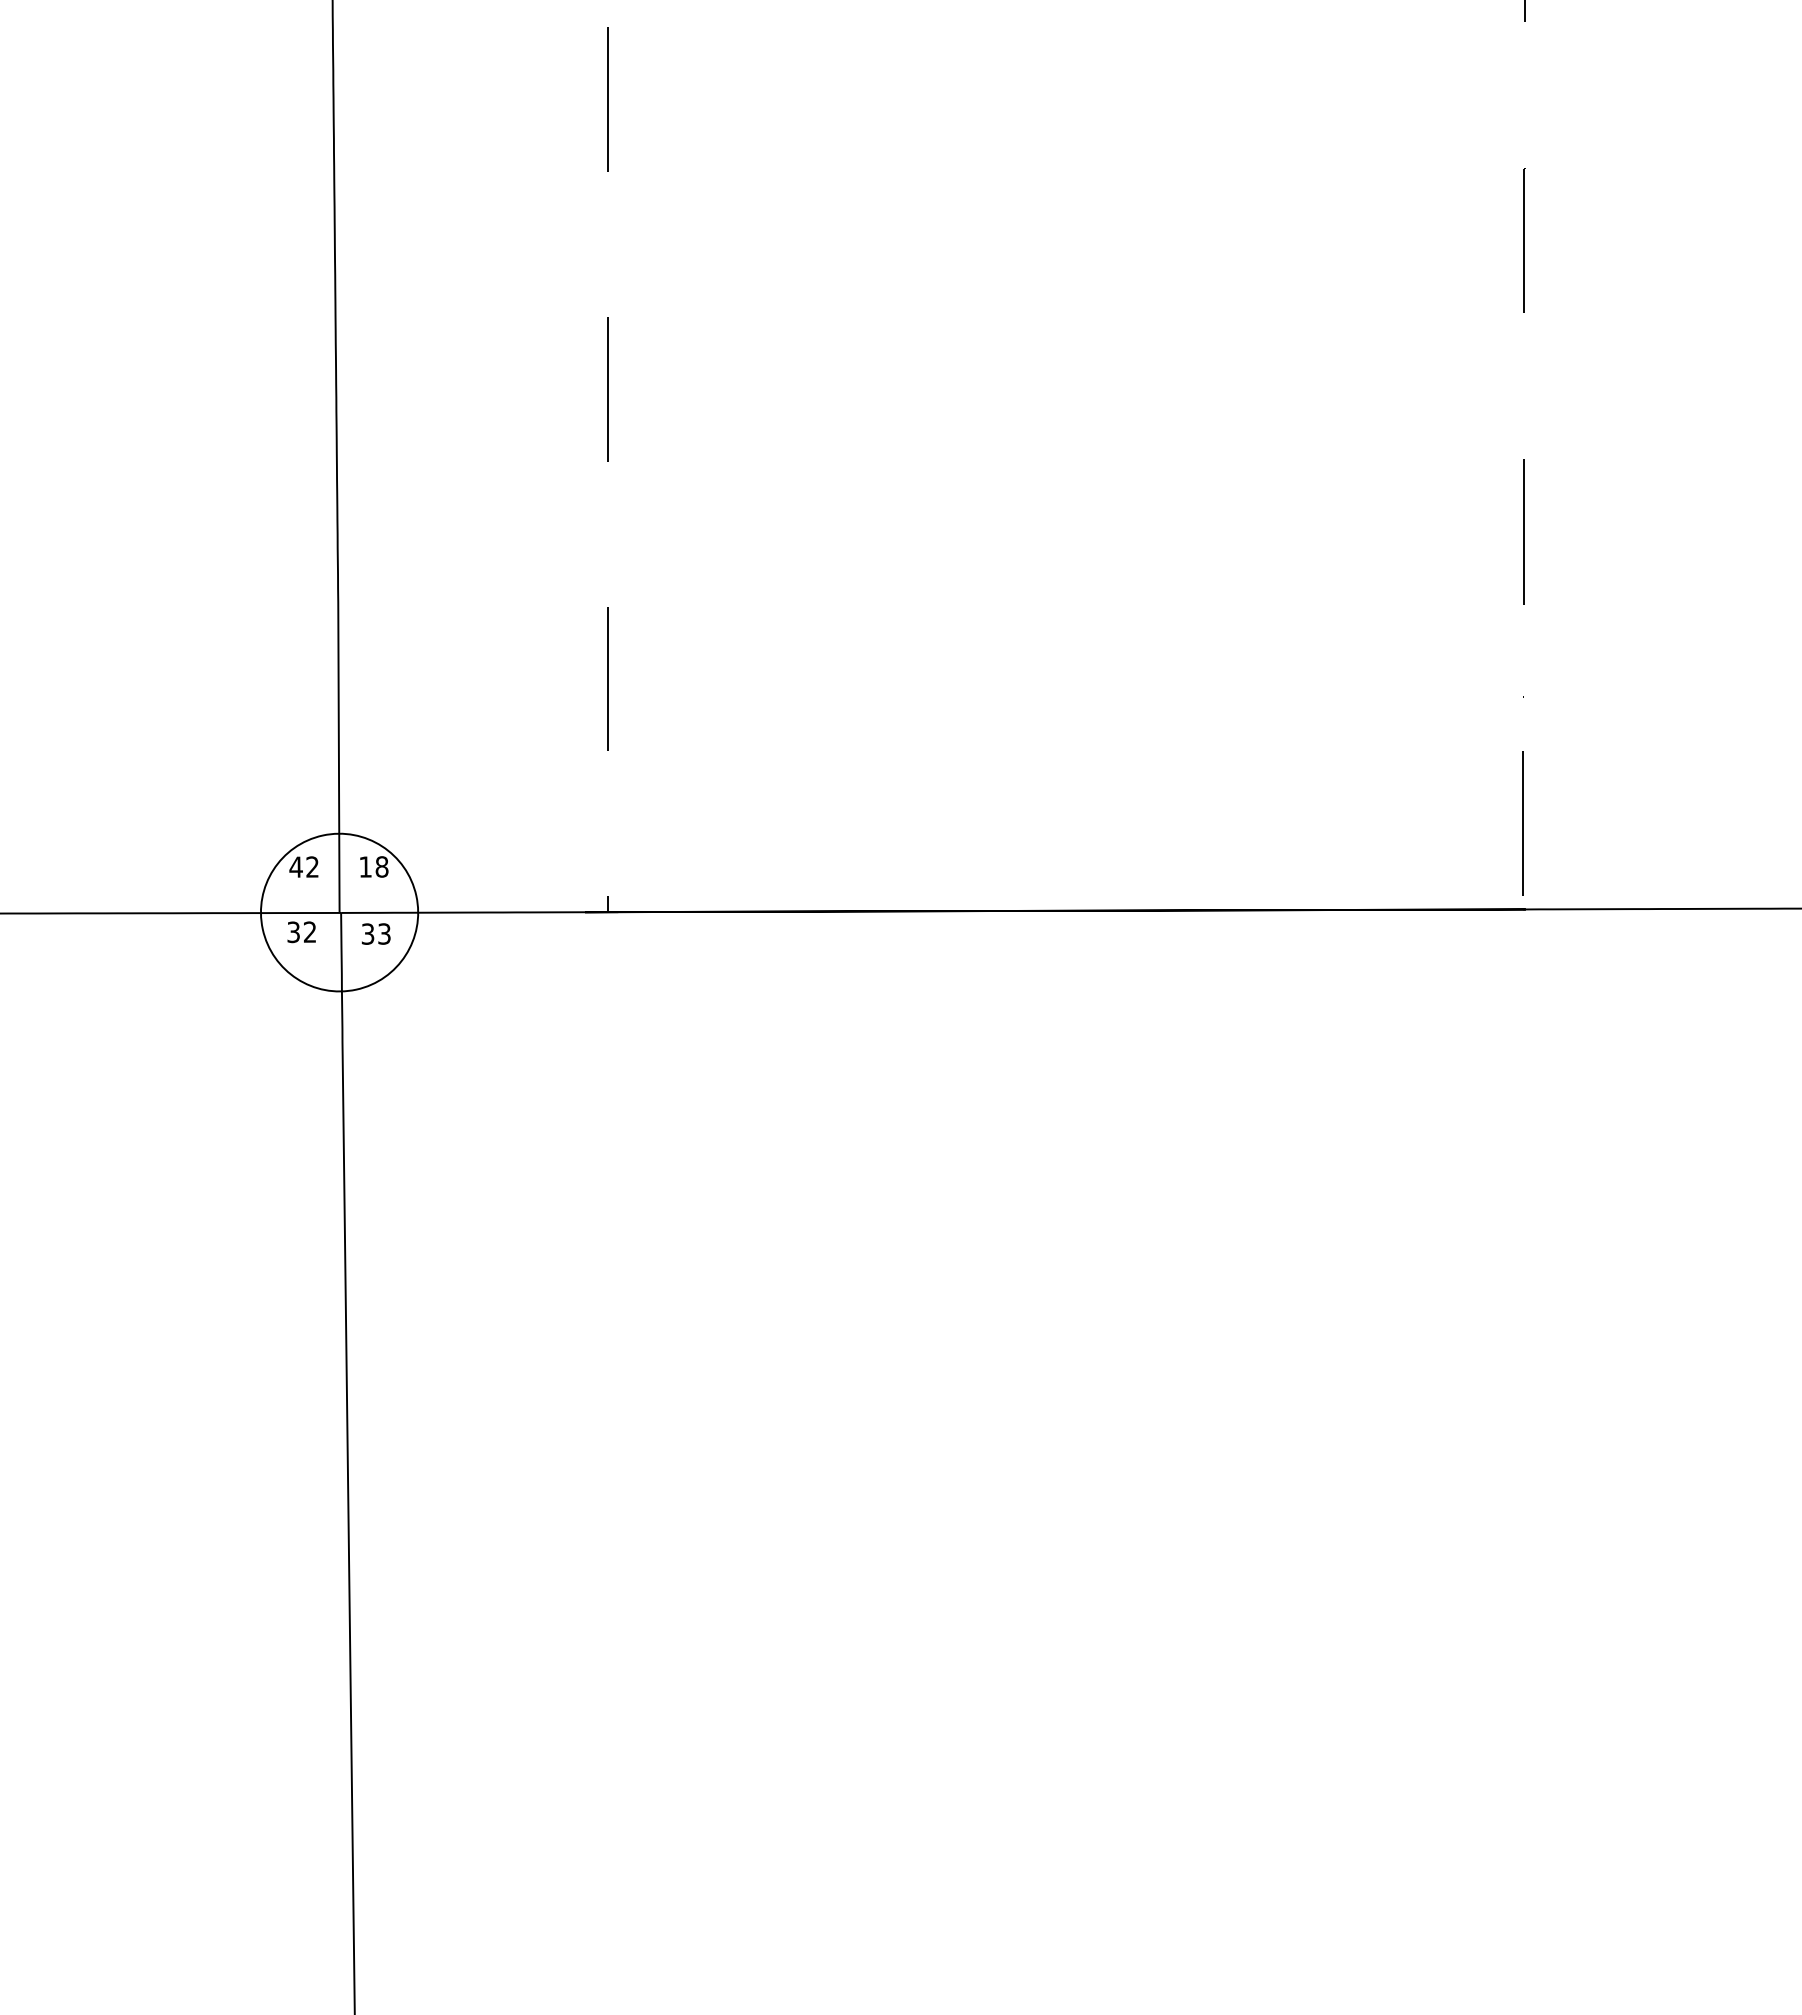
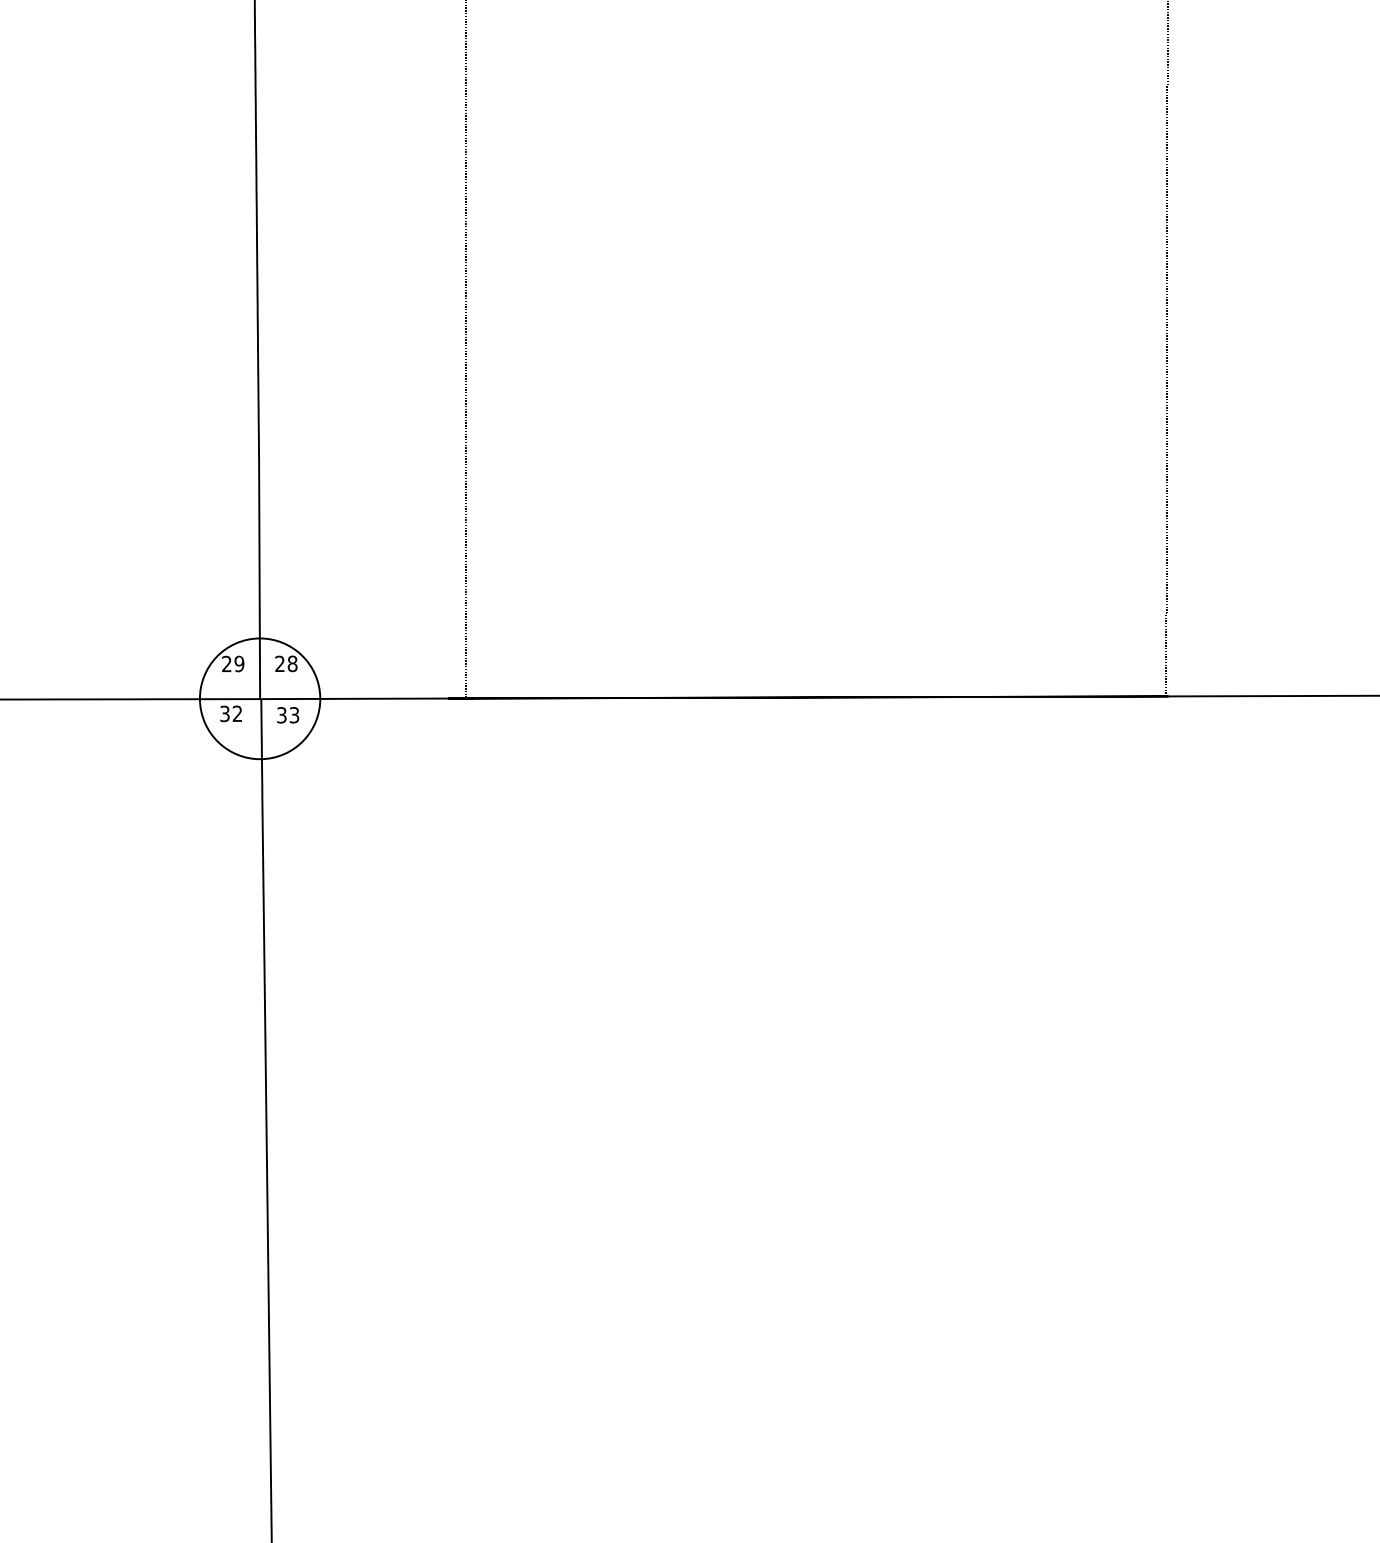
text: (303, 866) -> (232, 663), 42 -> 29
text: (365, 866) -> (279, 663), 18 -> 28

